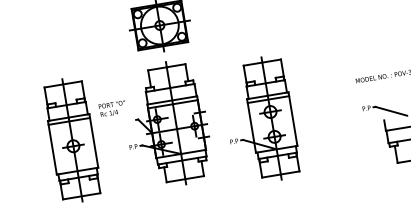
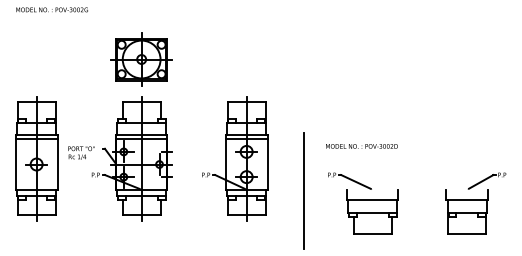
text: (112, 108) -> (81, 152), moved
part: (260, 120) -> (235, 158), moved
line: (341, 128) -> (304, 190), added

